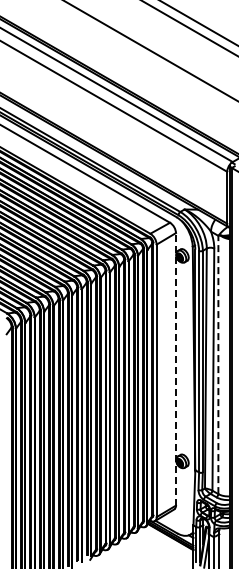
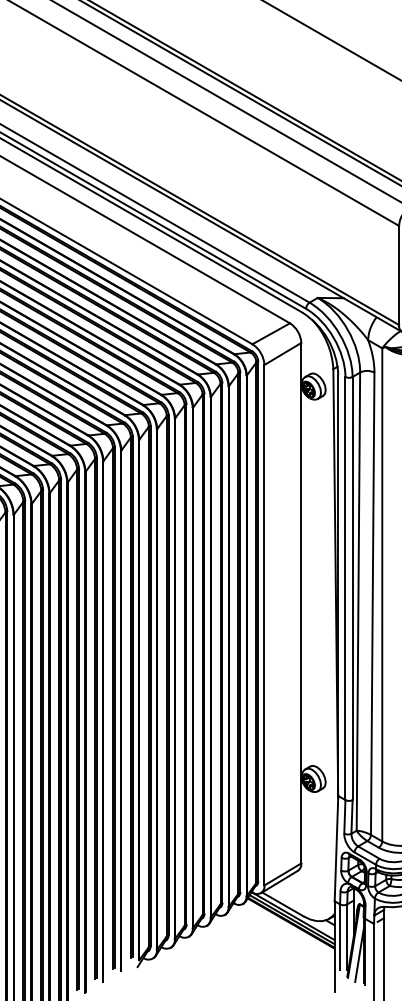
line: (218, 364) -> (382, 593), dashed -> solid
line: (175, 368) -> (300, 601), dashed -> solid

